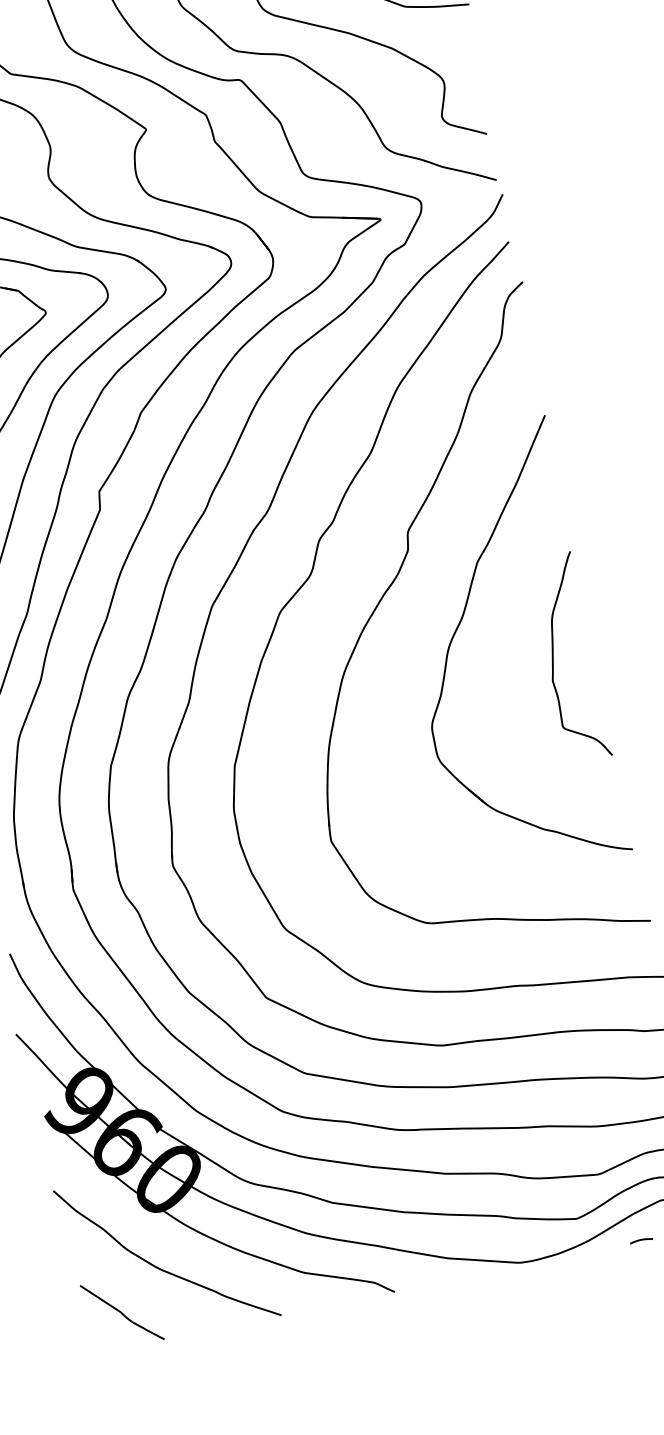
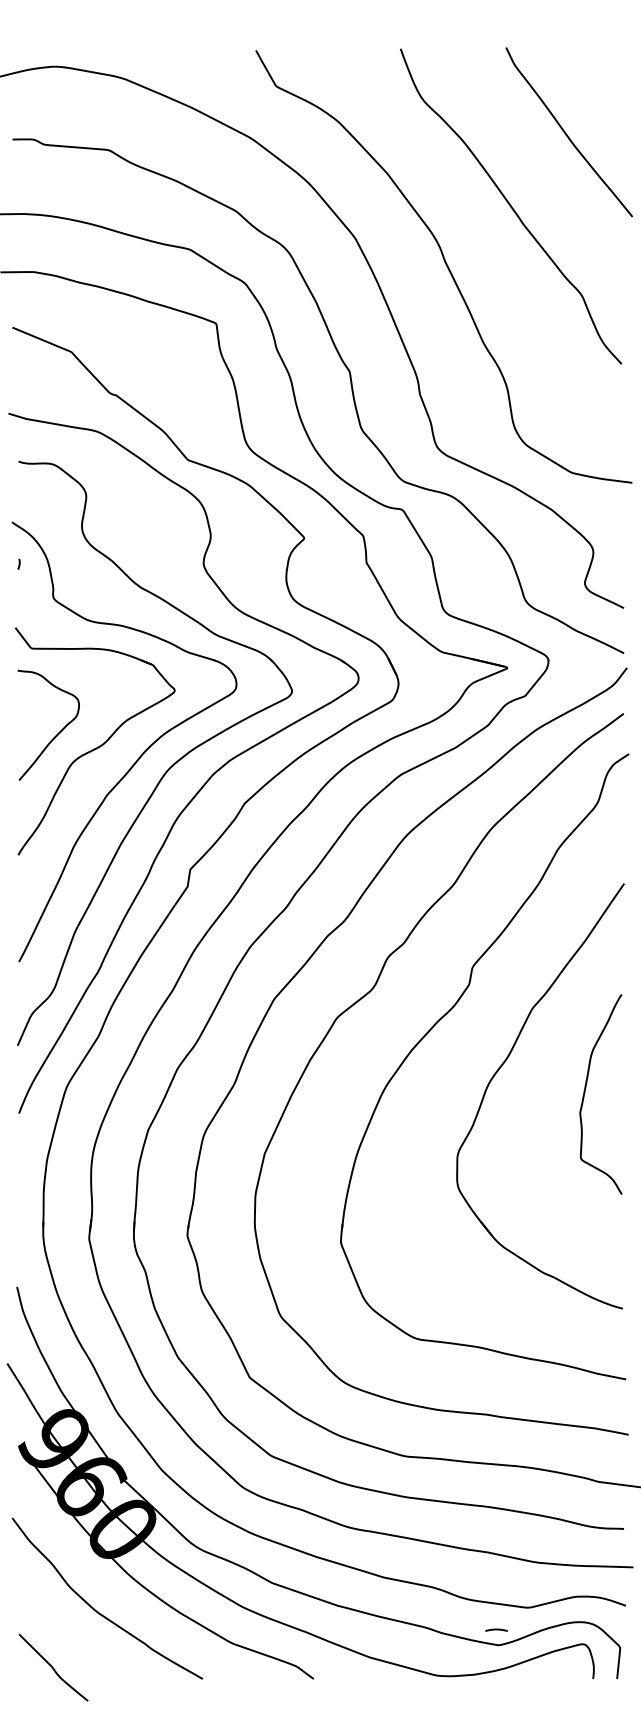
curve: (554, 659) -> (585, 1093), moved
line: (641, 1239) -> (496, 1629), moved
curve: (122, 1312) -> (53, 1667), moved

